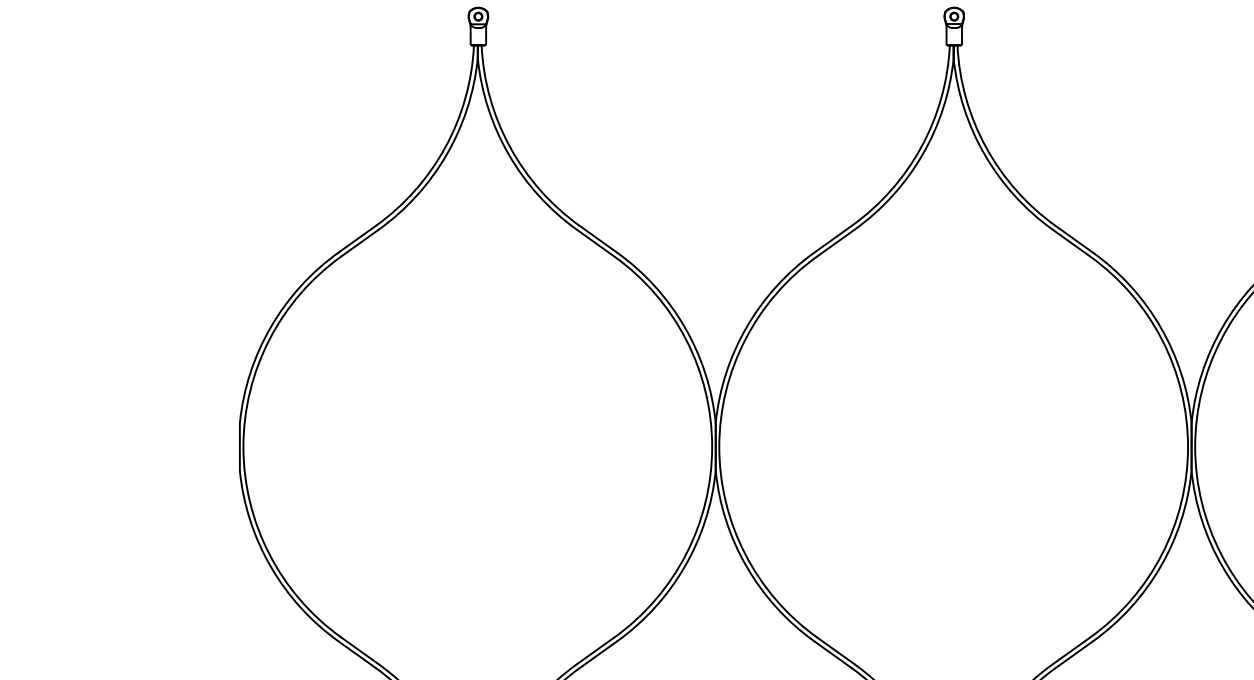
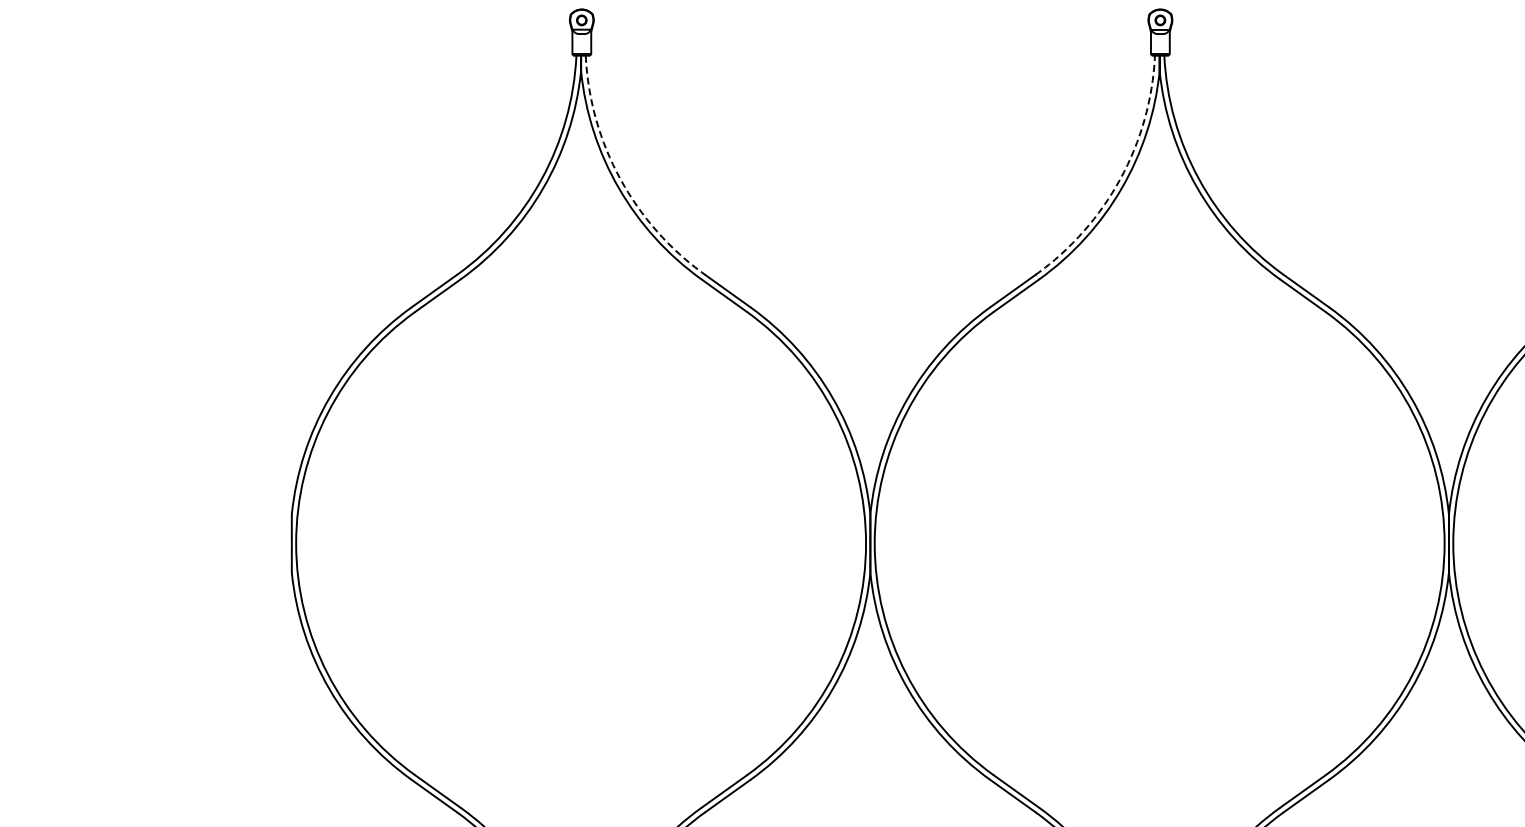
arc: (510, 146) -> (620, 178), solid -> dashed
arc: (921, 146) -> (1120, 178), solid -> dashed

